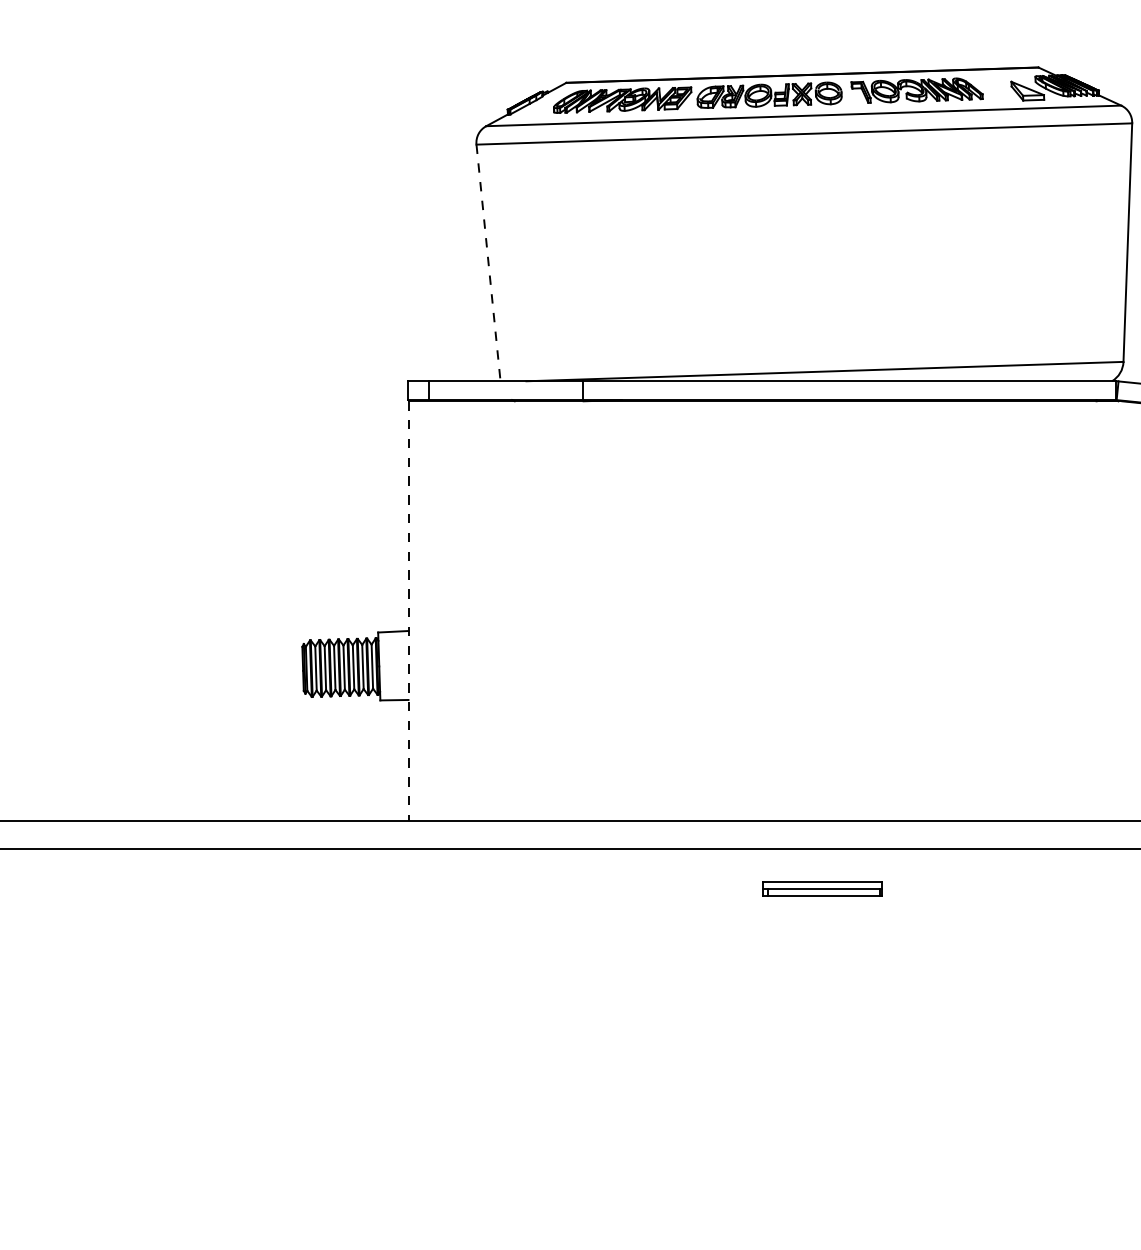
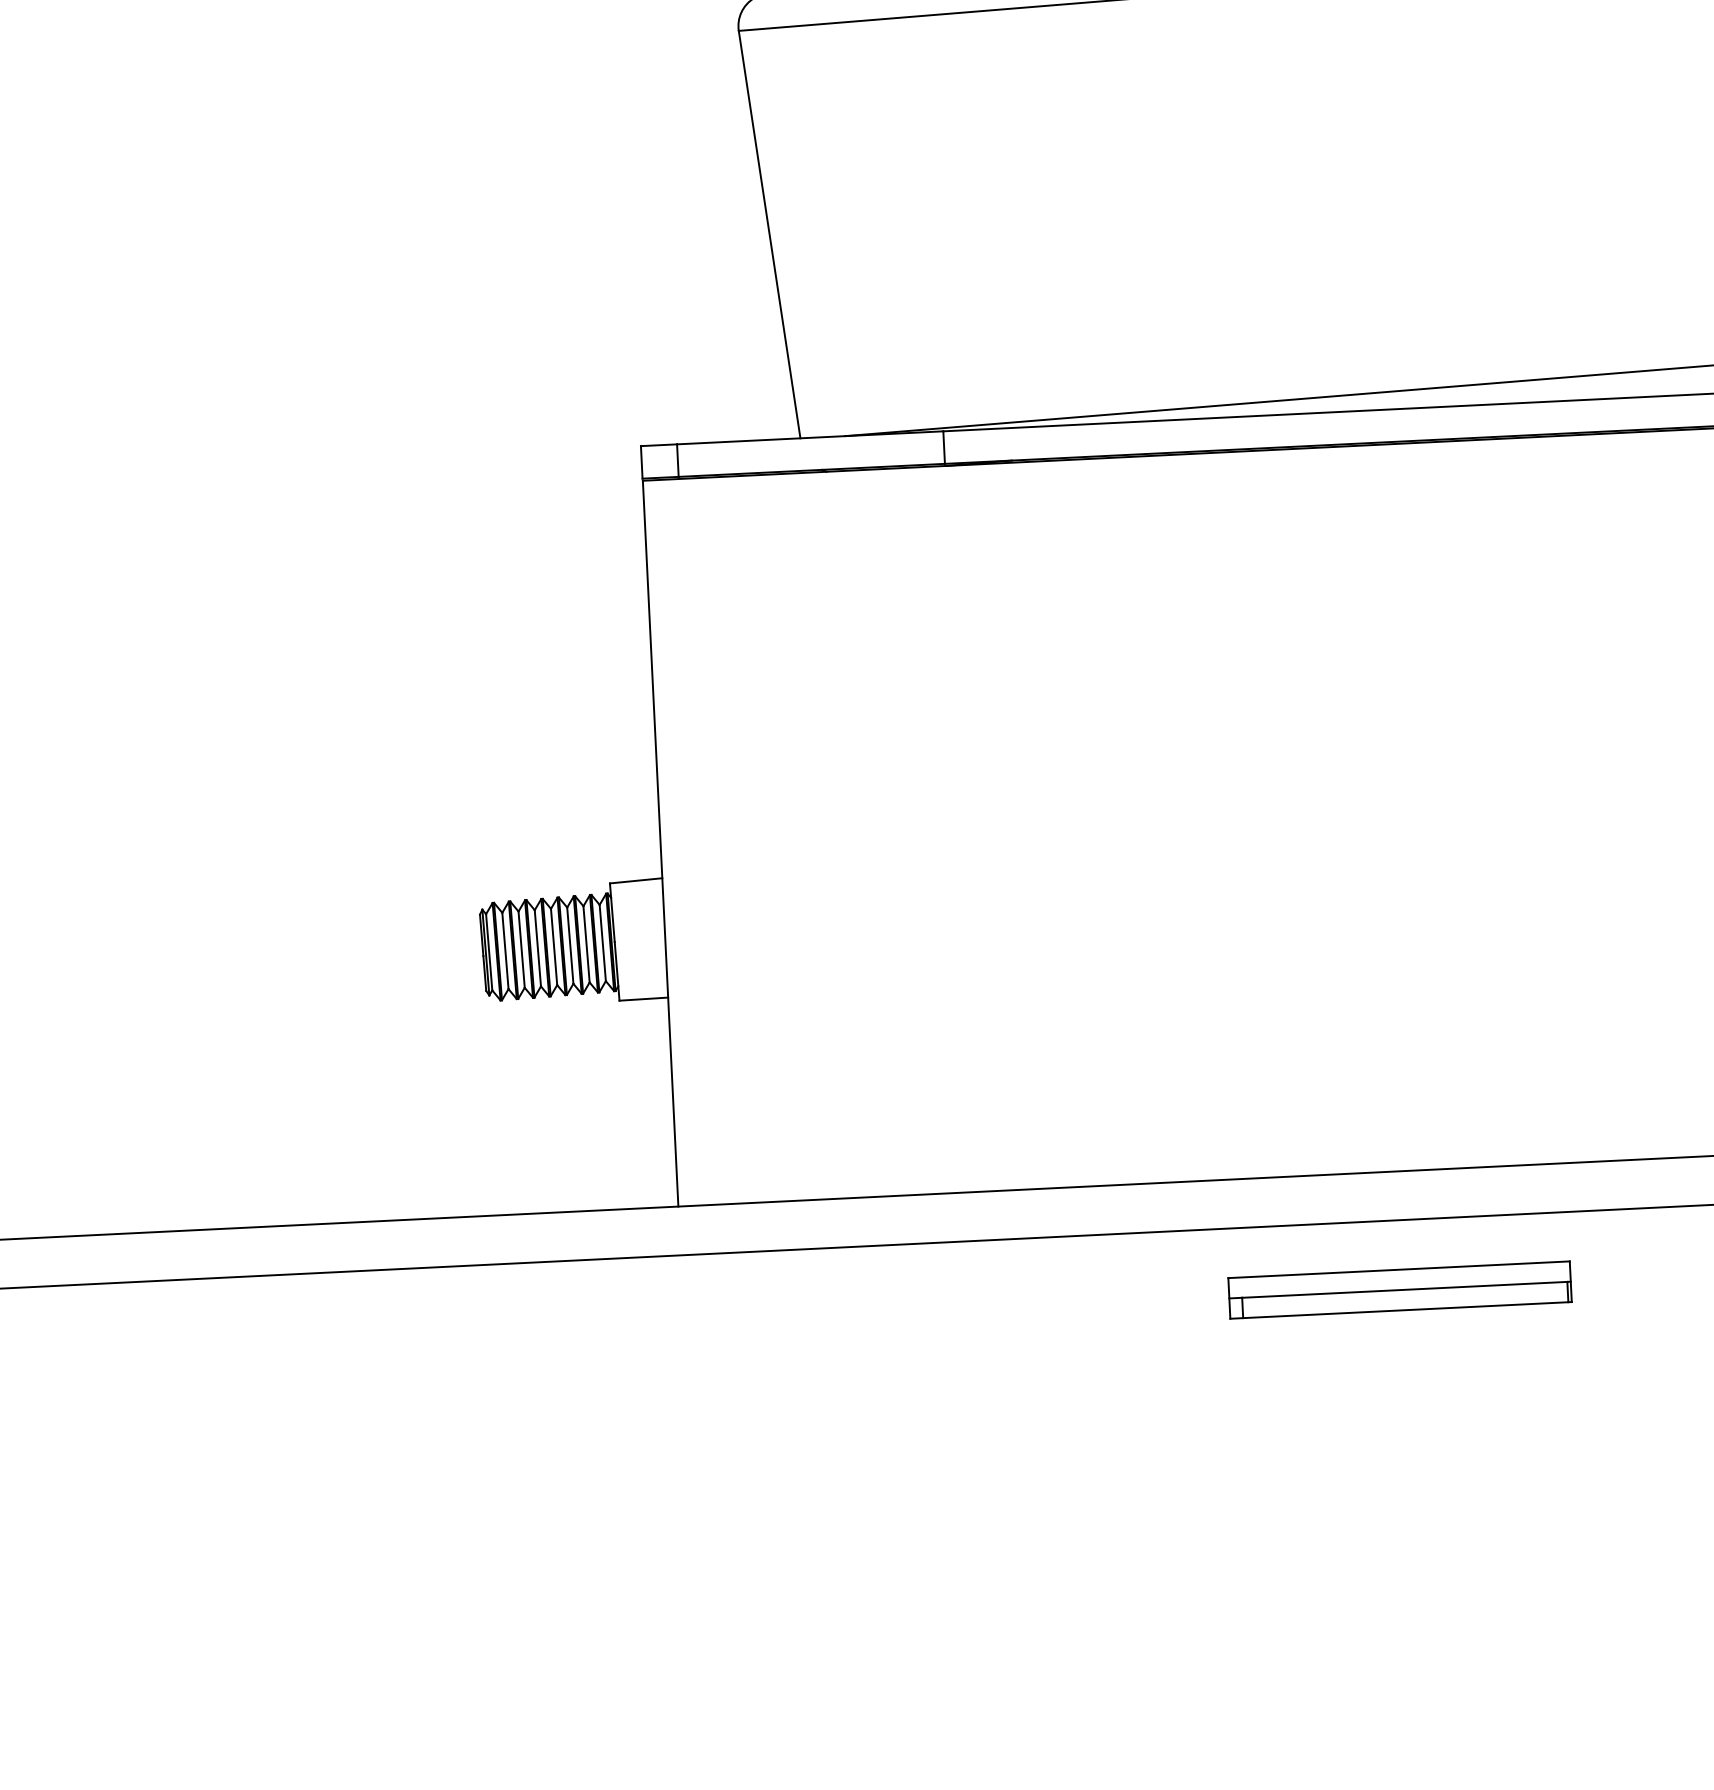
line: (488, 262) -> (769, 233), dashed -> solid
line: (408, 611) -> (660, 844), dashed -> solid
part: (822, 889) -> (1400, 1290), size x1.67

